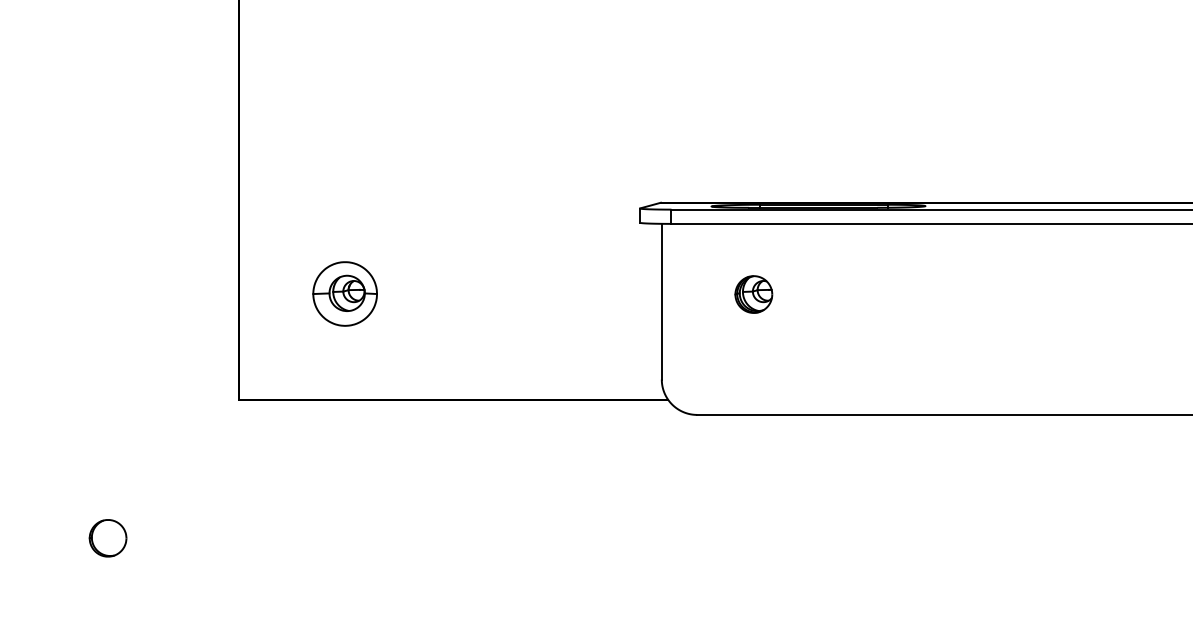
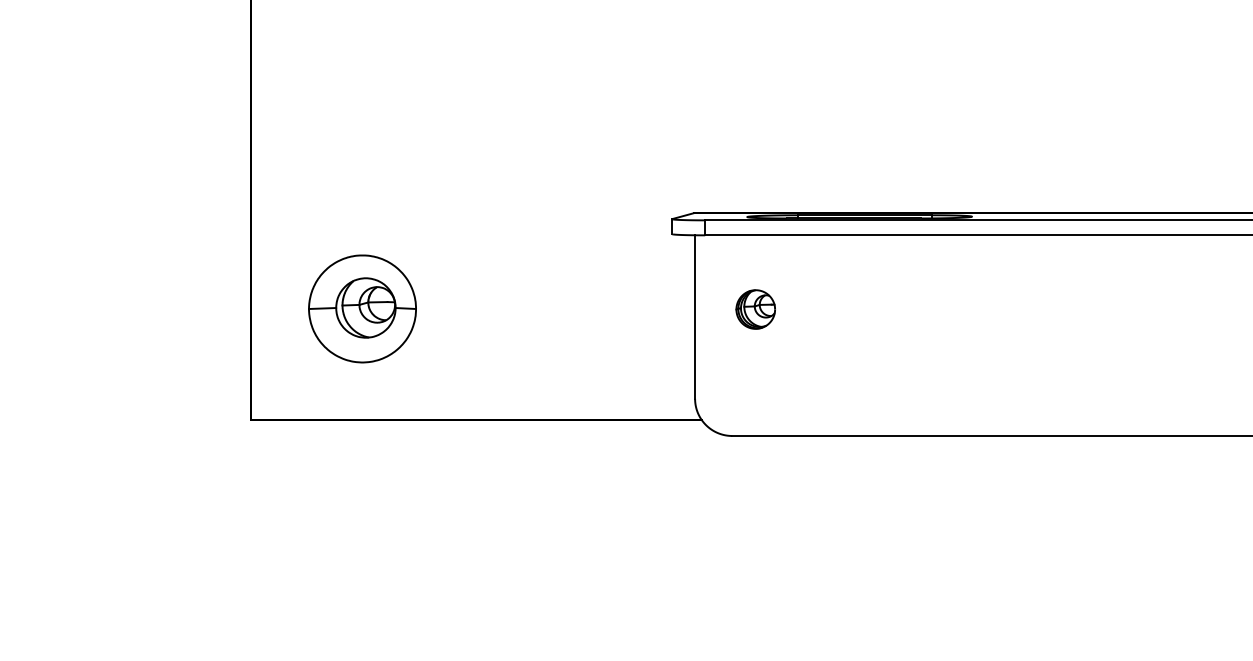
part: (345, 293) -> (362, 308), size x1.6
part: (753, 294) -> (755, 309), moved
part: (108, 538) -> (113, 565), removed

